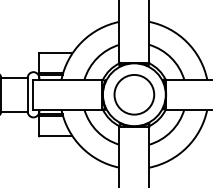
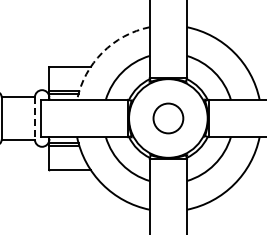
arc: (81, 42) -> (102, 52), solid -> dashed
line: (27, 94) -> (34, 118), solid -> dashed
circle: (134, 94) -> (168, 118), size x0.6

